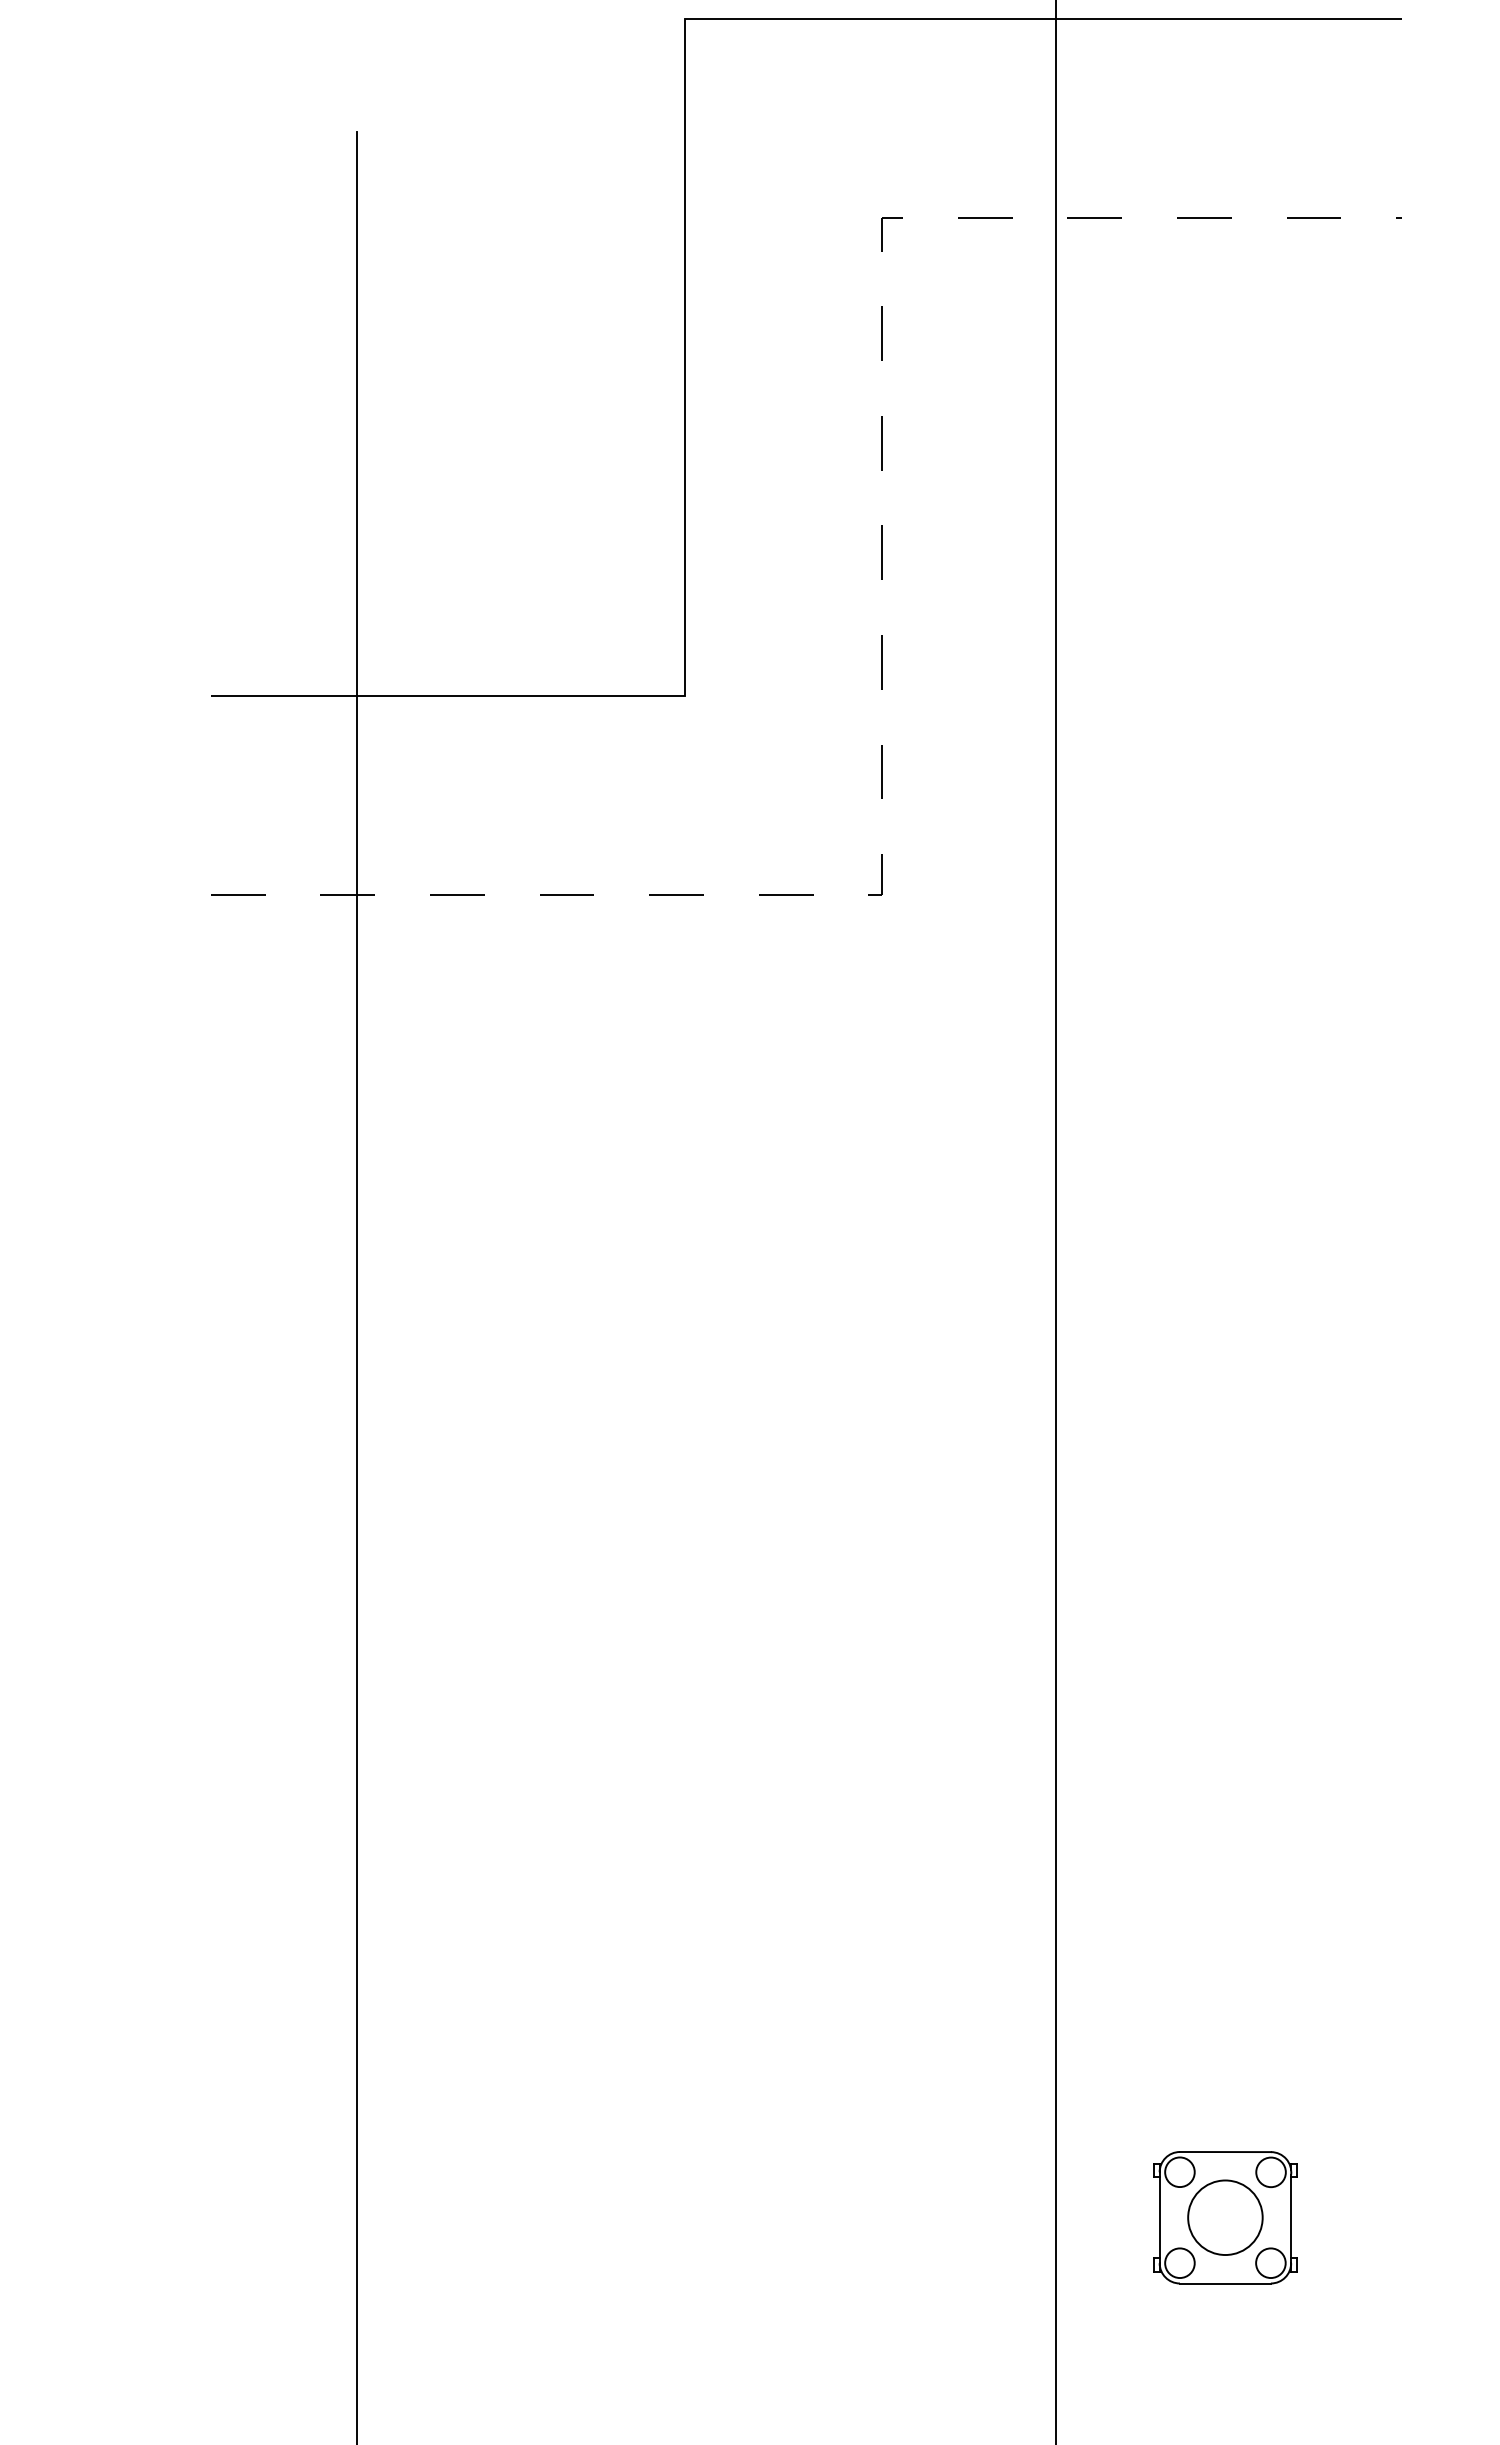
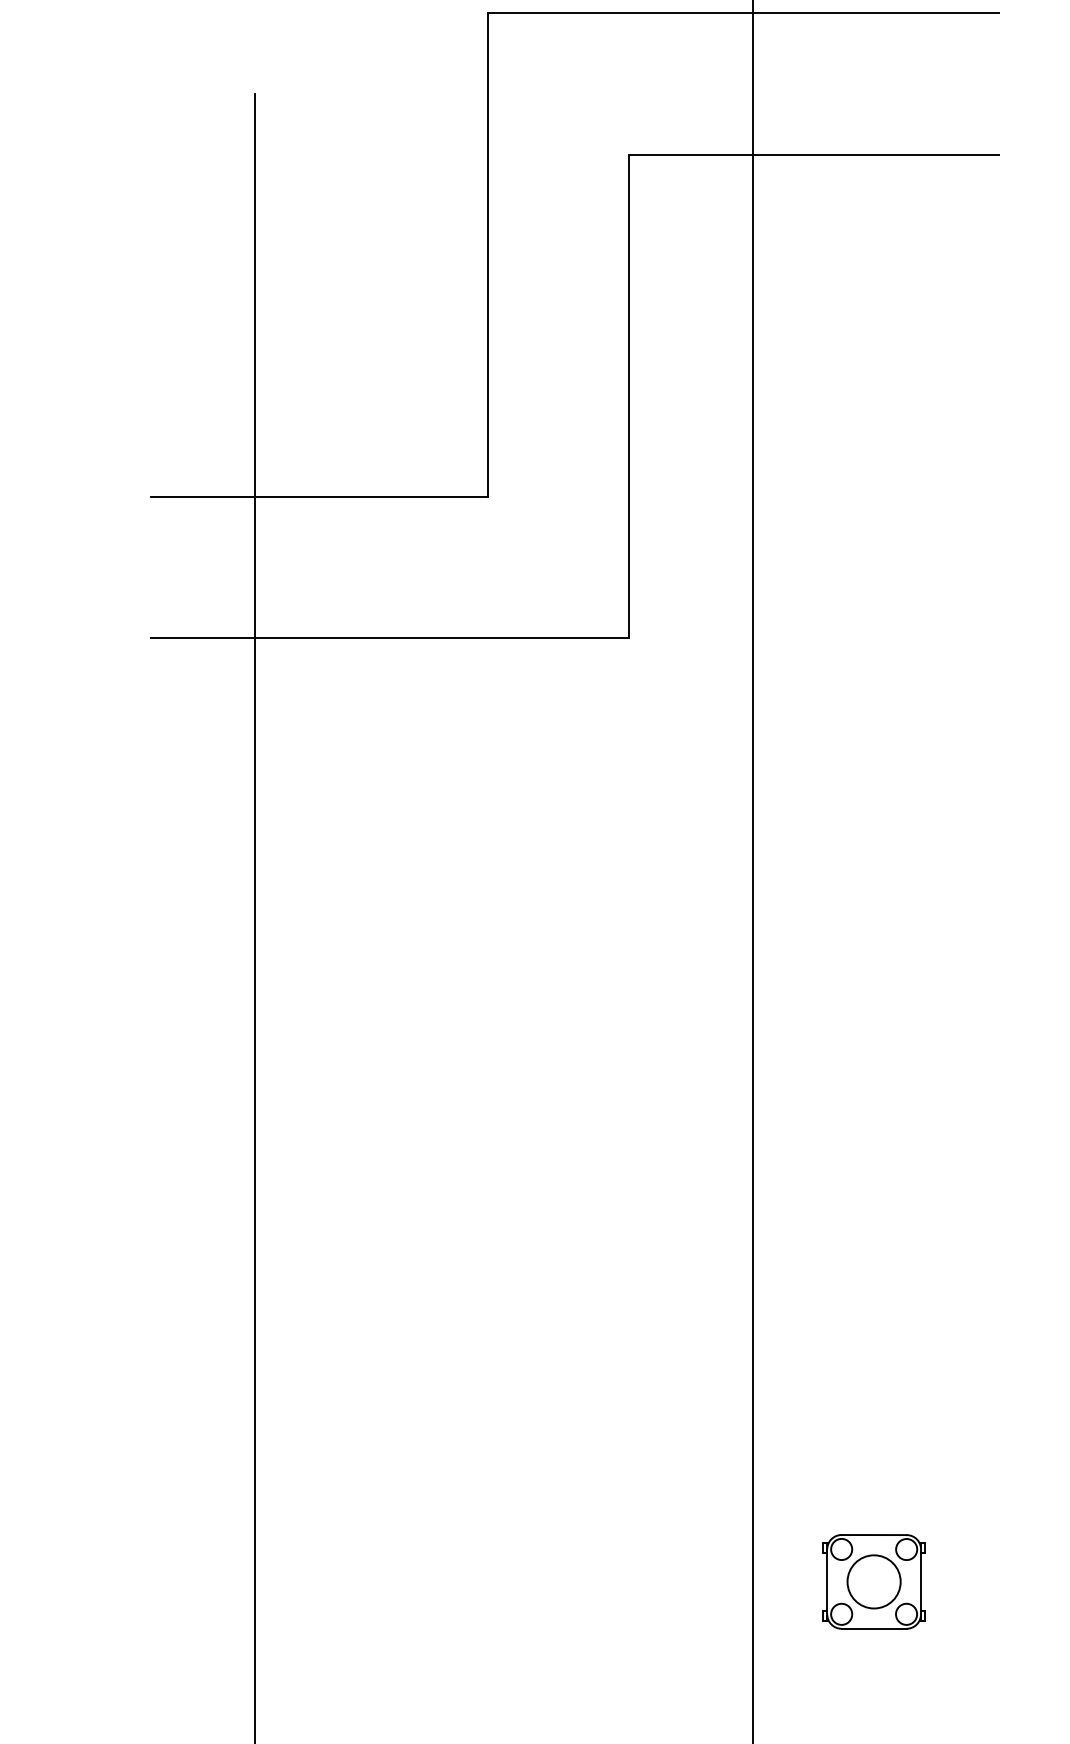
line: (882, 632) -> (629, 451), dashed -> solid

